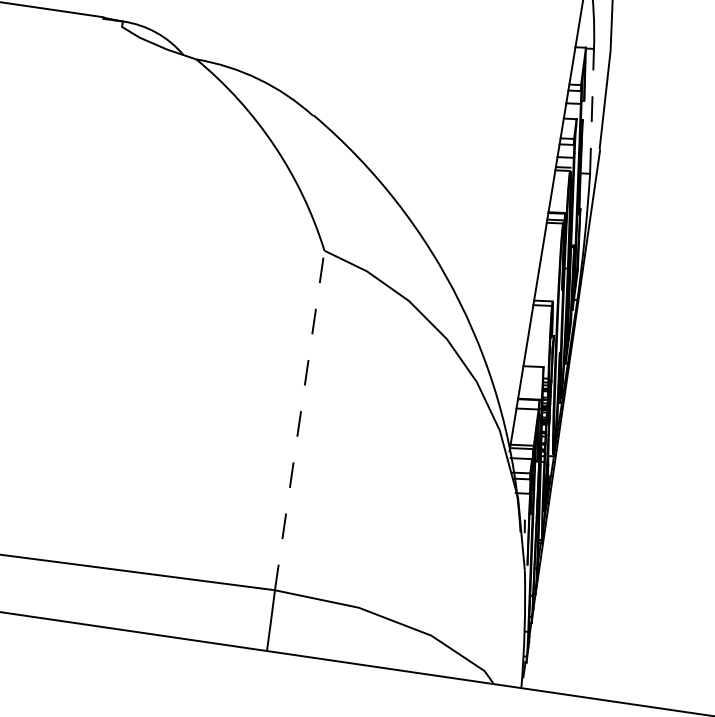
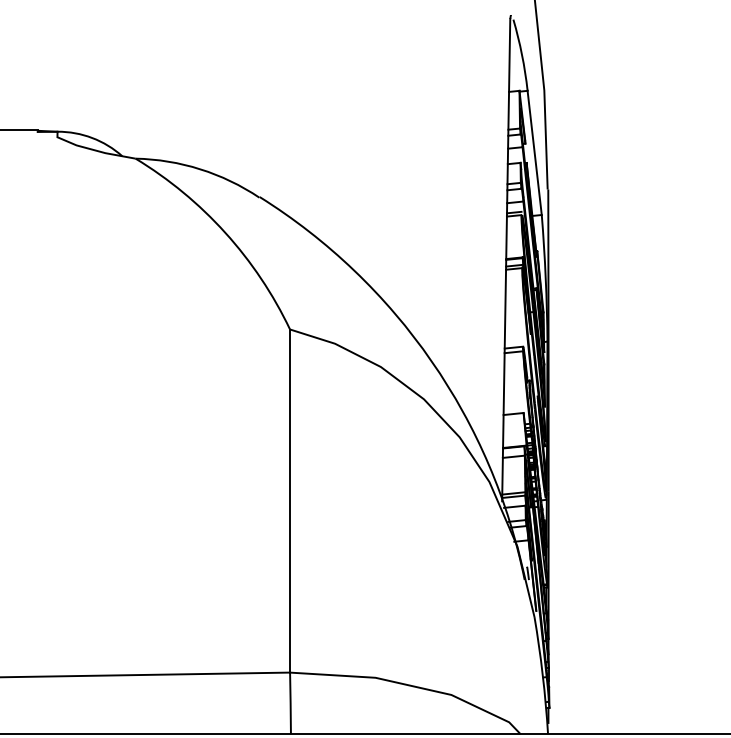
line: (591, 110) -> (534, 152), dashed -> solid
line: (300, 421) -> (290, 501), dashed -> solid

